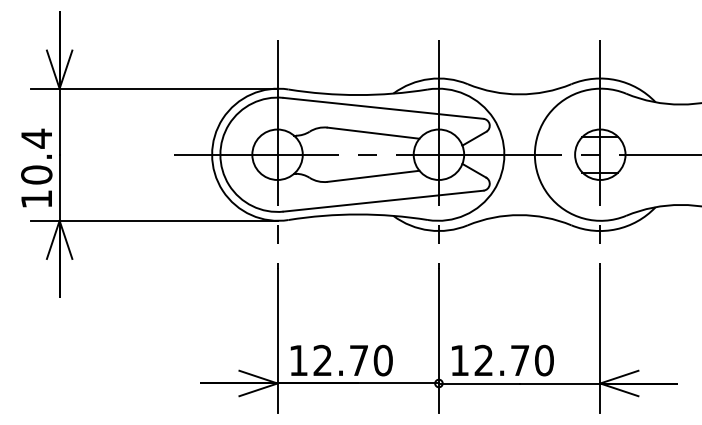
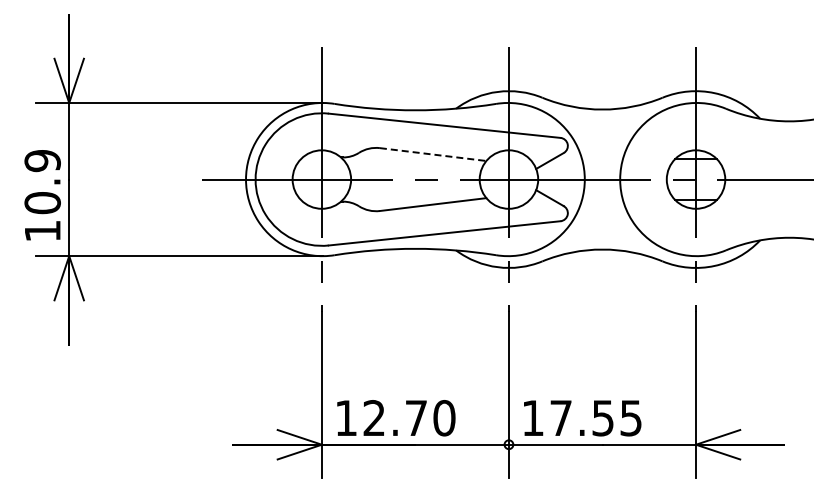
line: (373, 133) -> (433, 154), solid -> dashed
text: (36, 138) -> (42, 160), 10.4 -> 10.9
text: (514, 360) -> (596, 418), 12.70 -> 17.55

